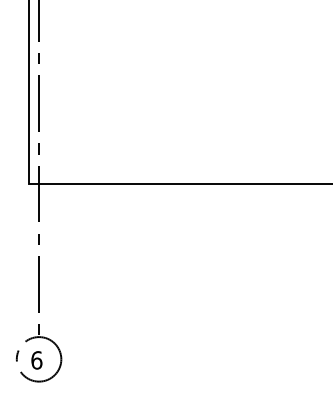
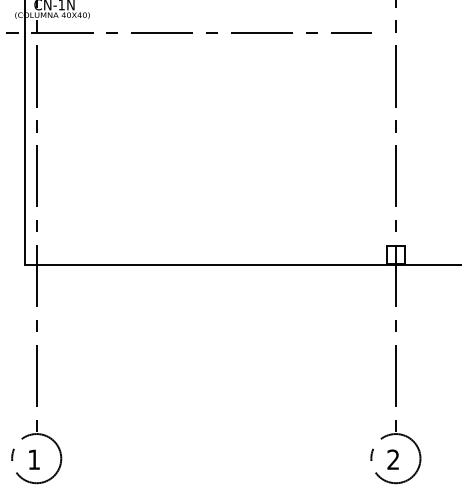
text: (37, 360) -> (34, 459), 6 -> 1

